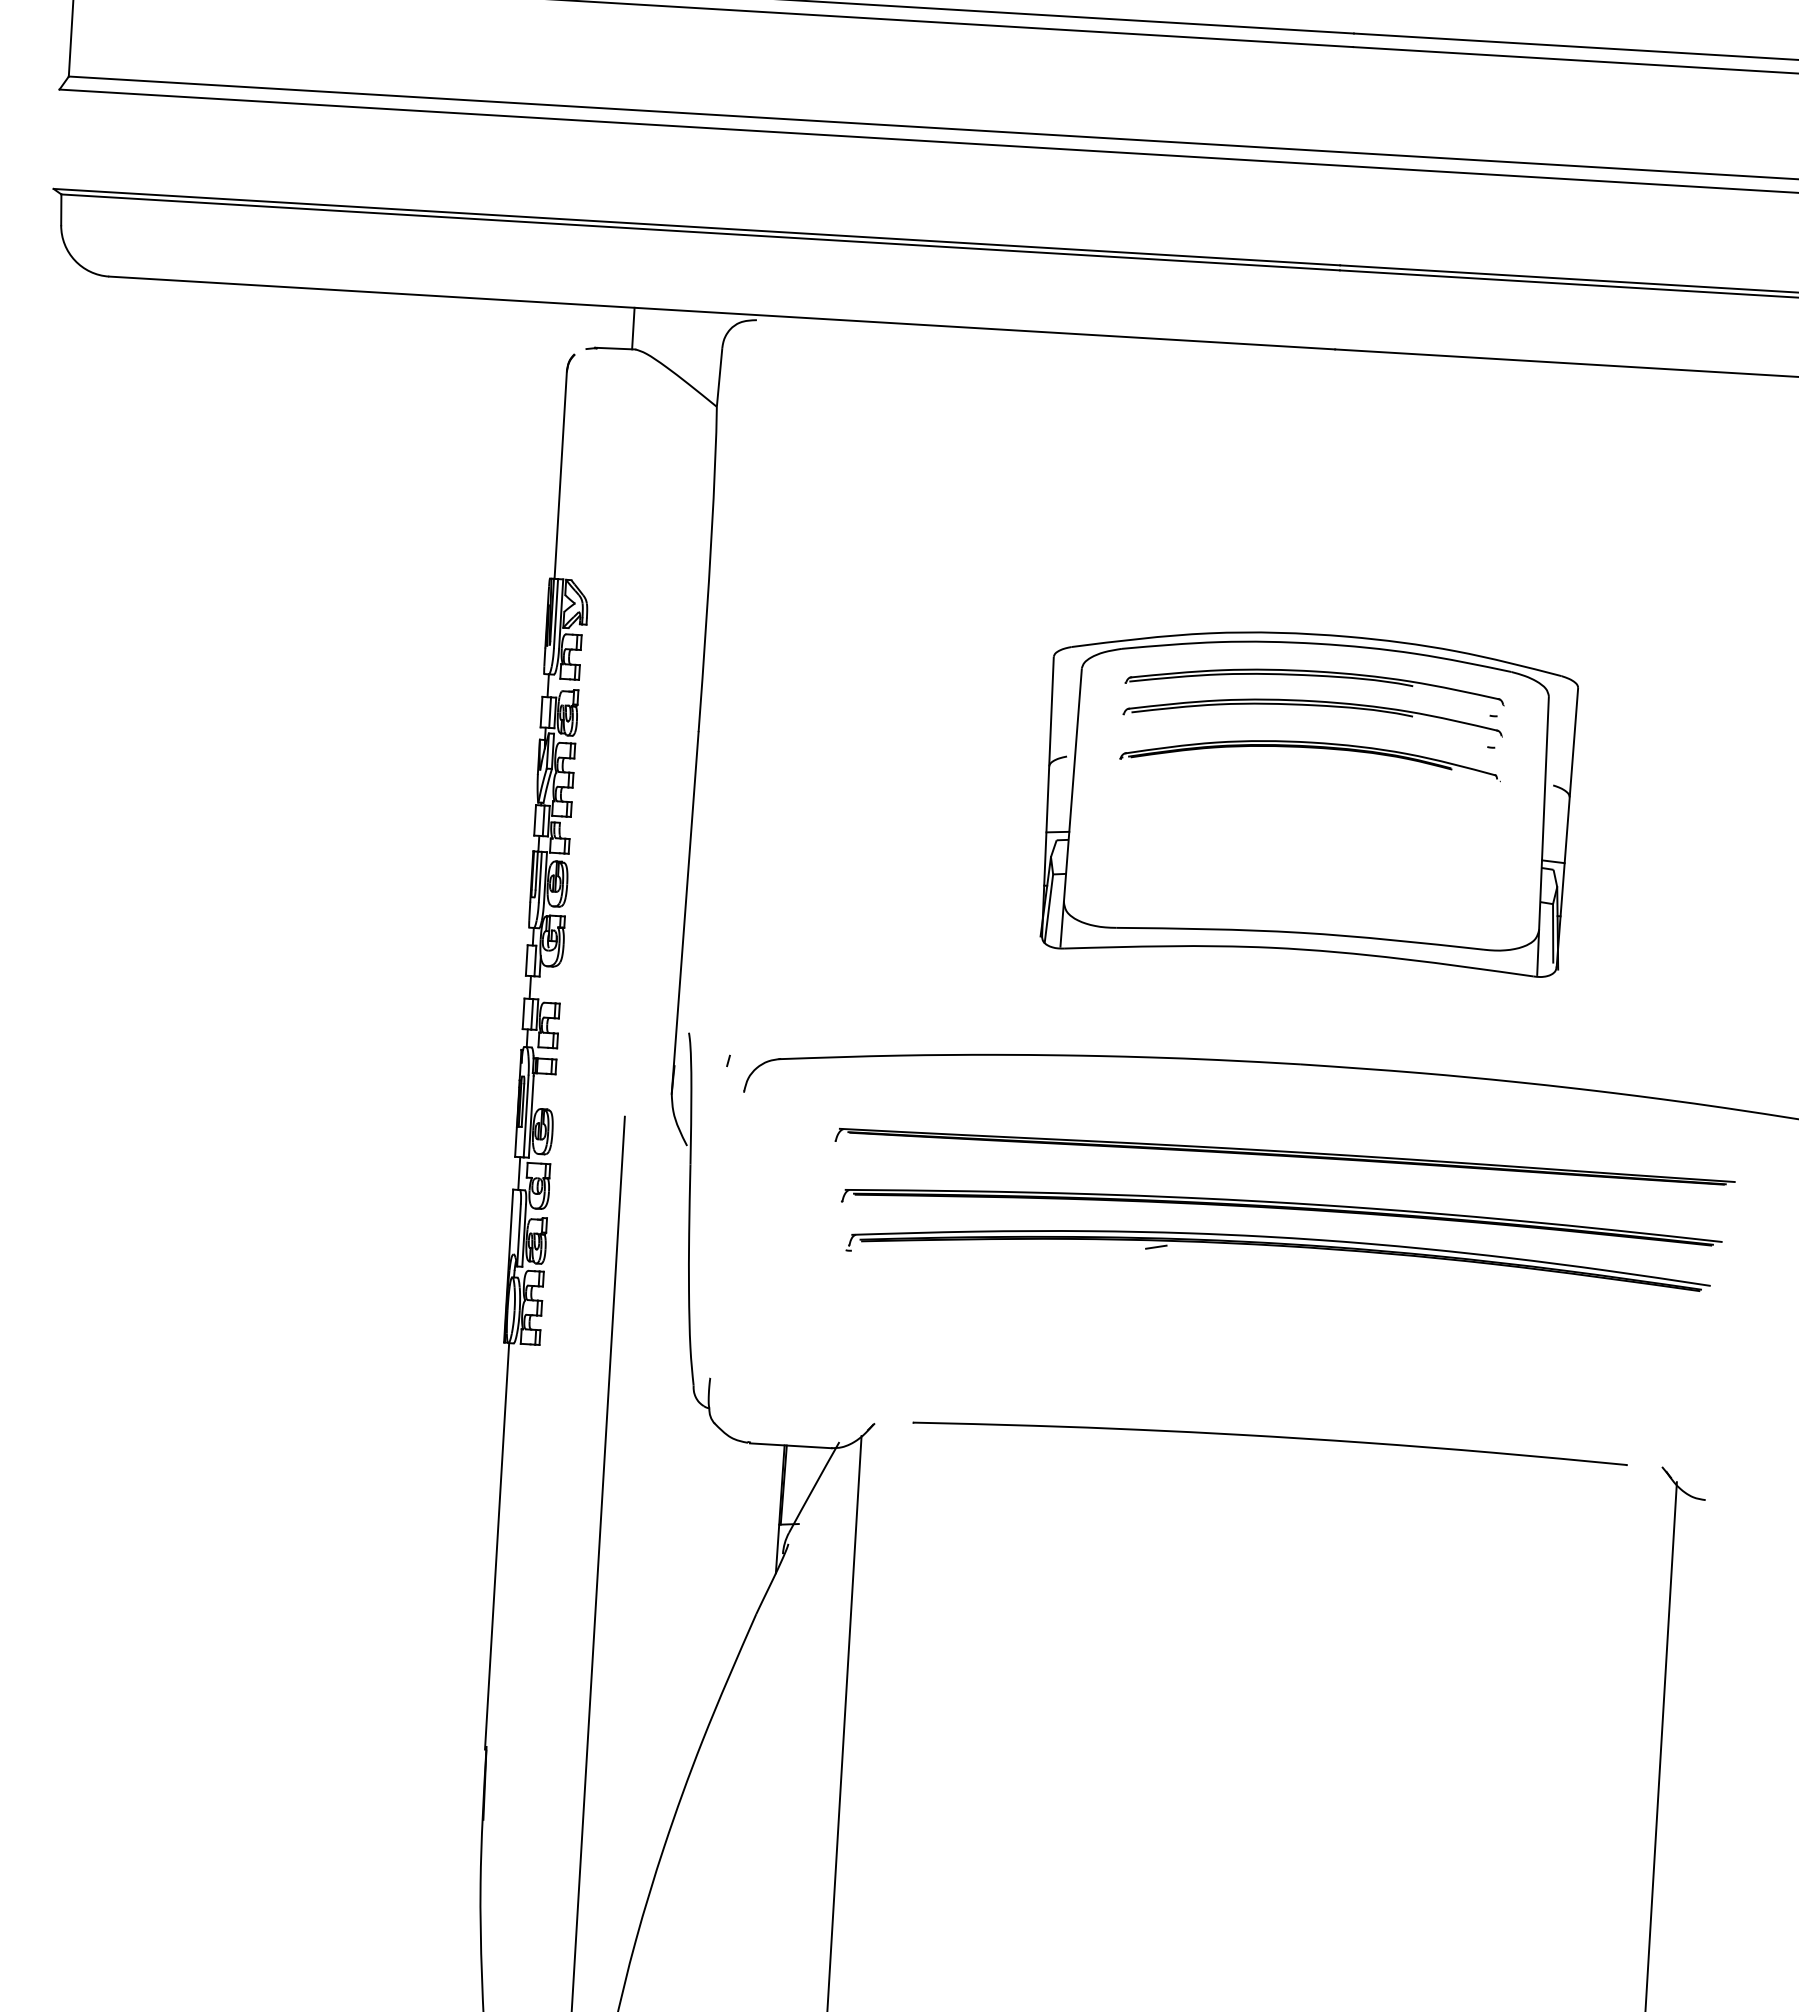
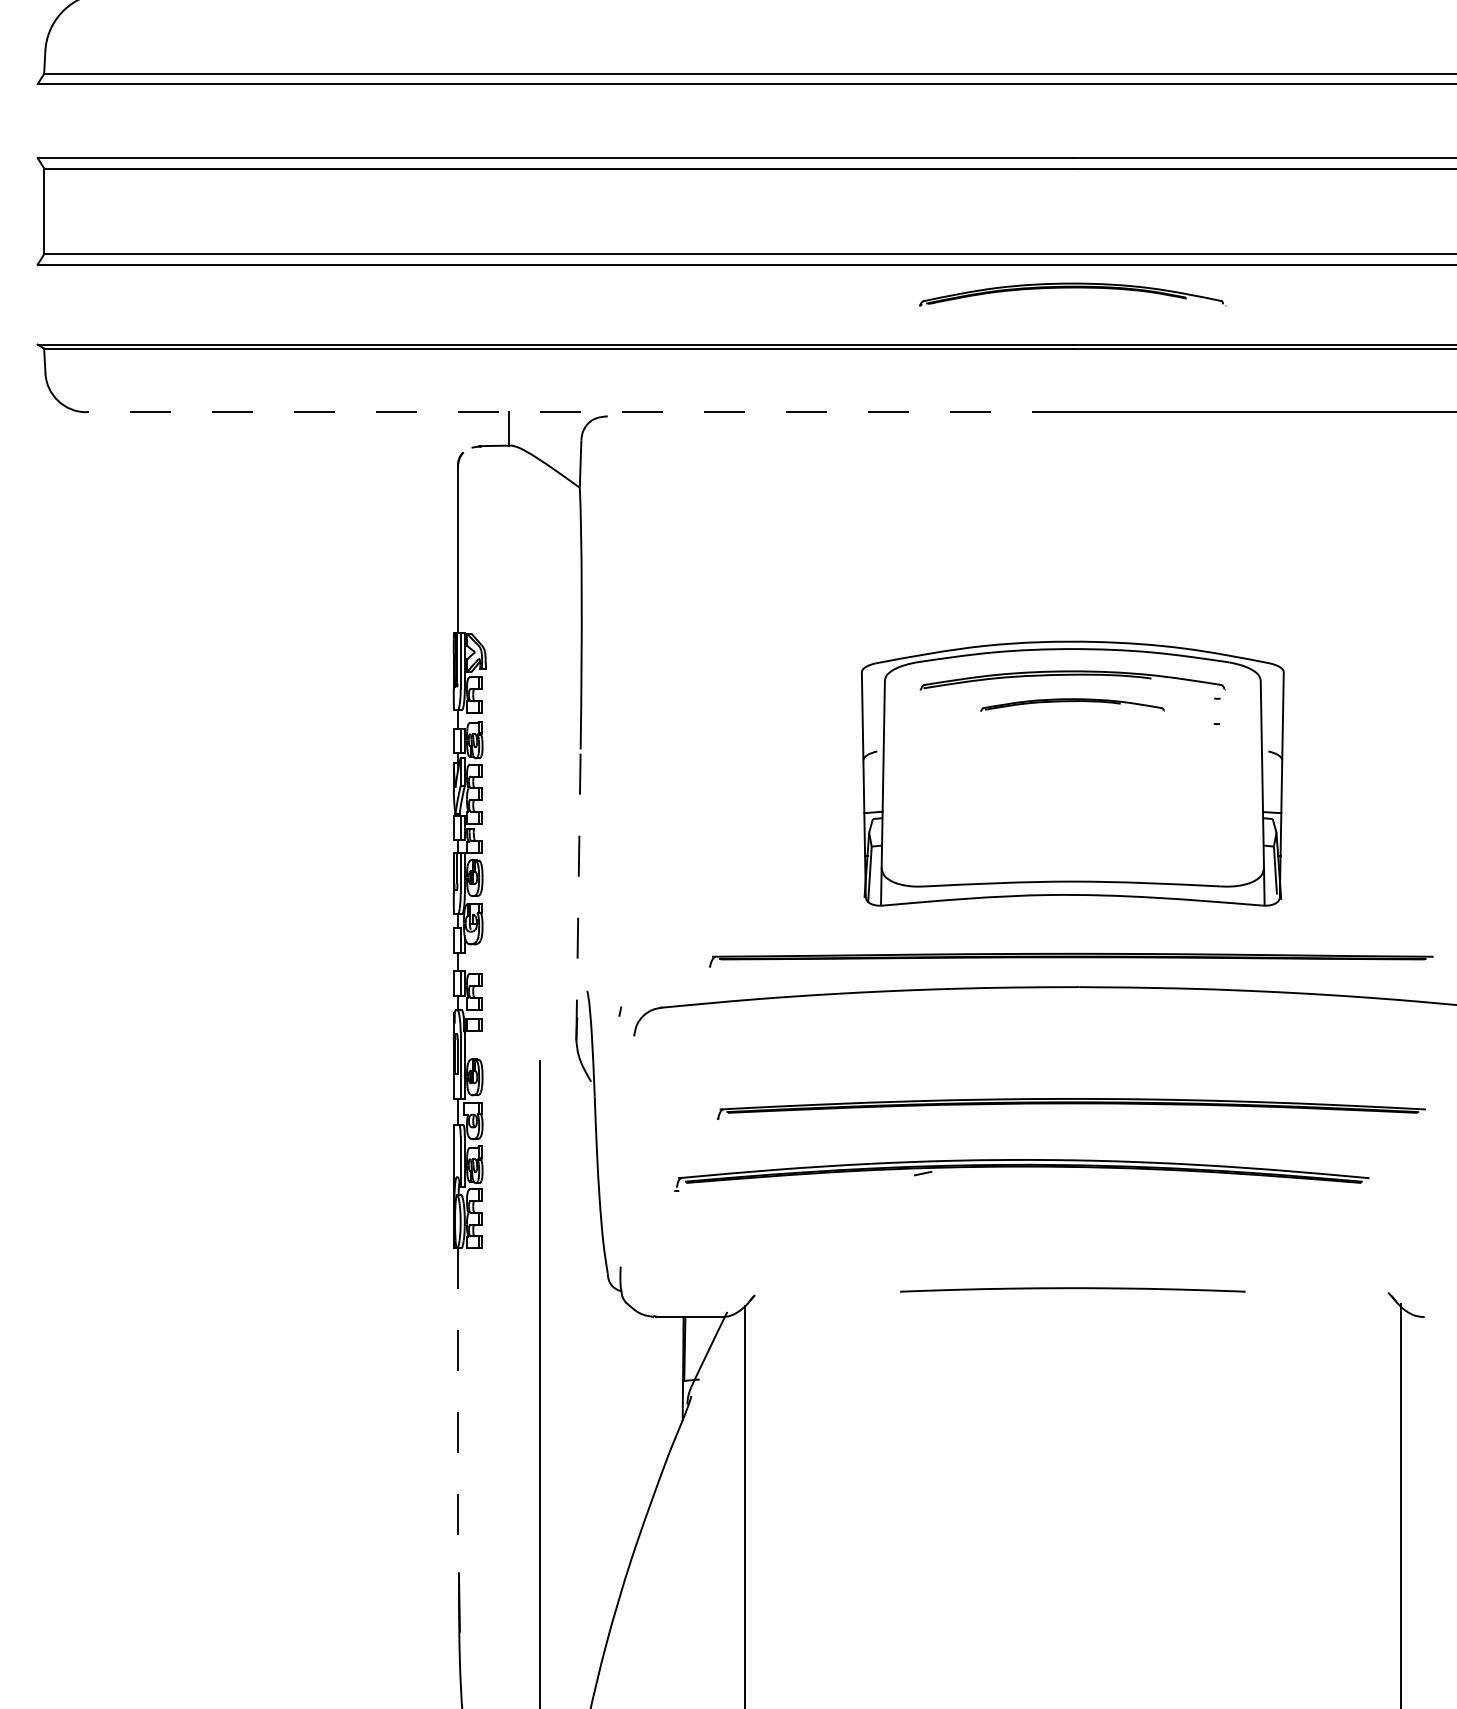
line: (722, 313) -> (579, 412), solid -> dashed
part: (1313, 712) -> (1072, 704), size x0.6
part: (1310, 756) -> (1072, 294), moved
line: (685, 913) -> (578, 895), solid -> dashed
part: (1285, 1158) -> (1071, 959), moved
part: (1278, 1246) -> (1021, 1167), moved
part: (1269, 1439) -> (1072, 1289), size x0.6
line: (496, 1547) -> (457, 1412), solid -> dashed

